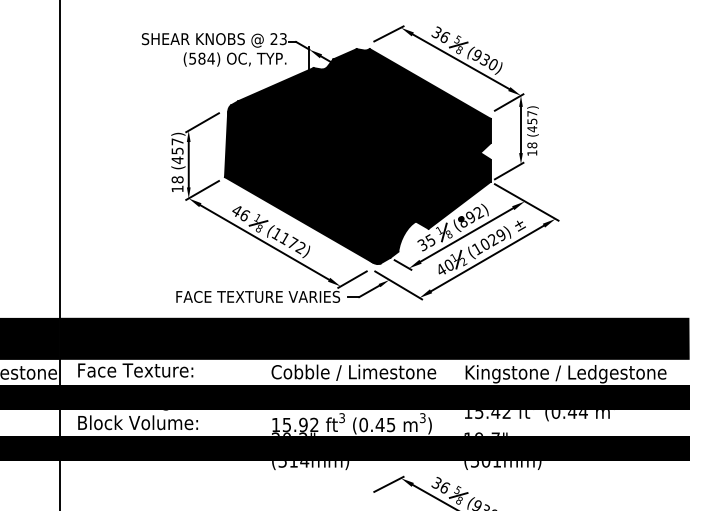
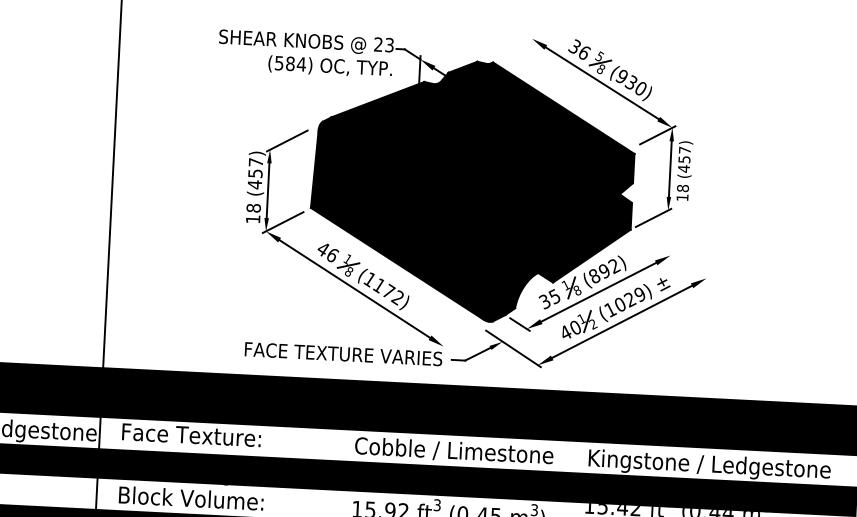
line: (388, 33) -> (516, 44), removed
line: (526, 202) -> (672, 256), removed
line: (352, 279) -> (458, 338), removed

